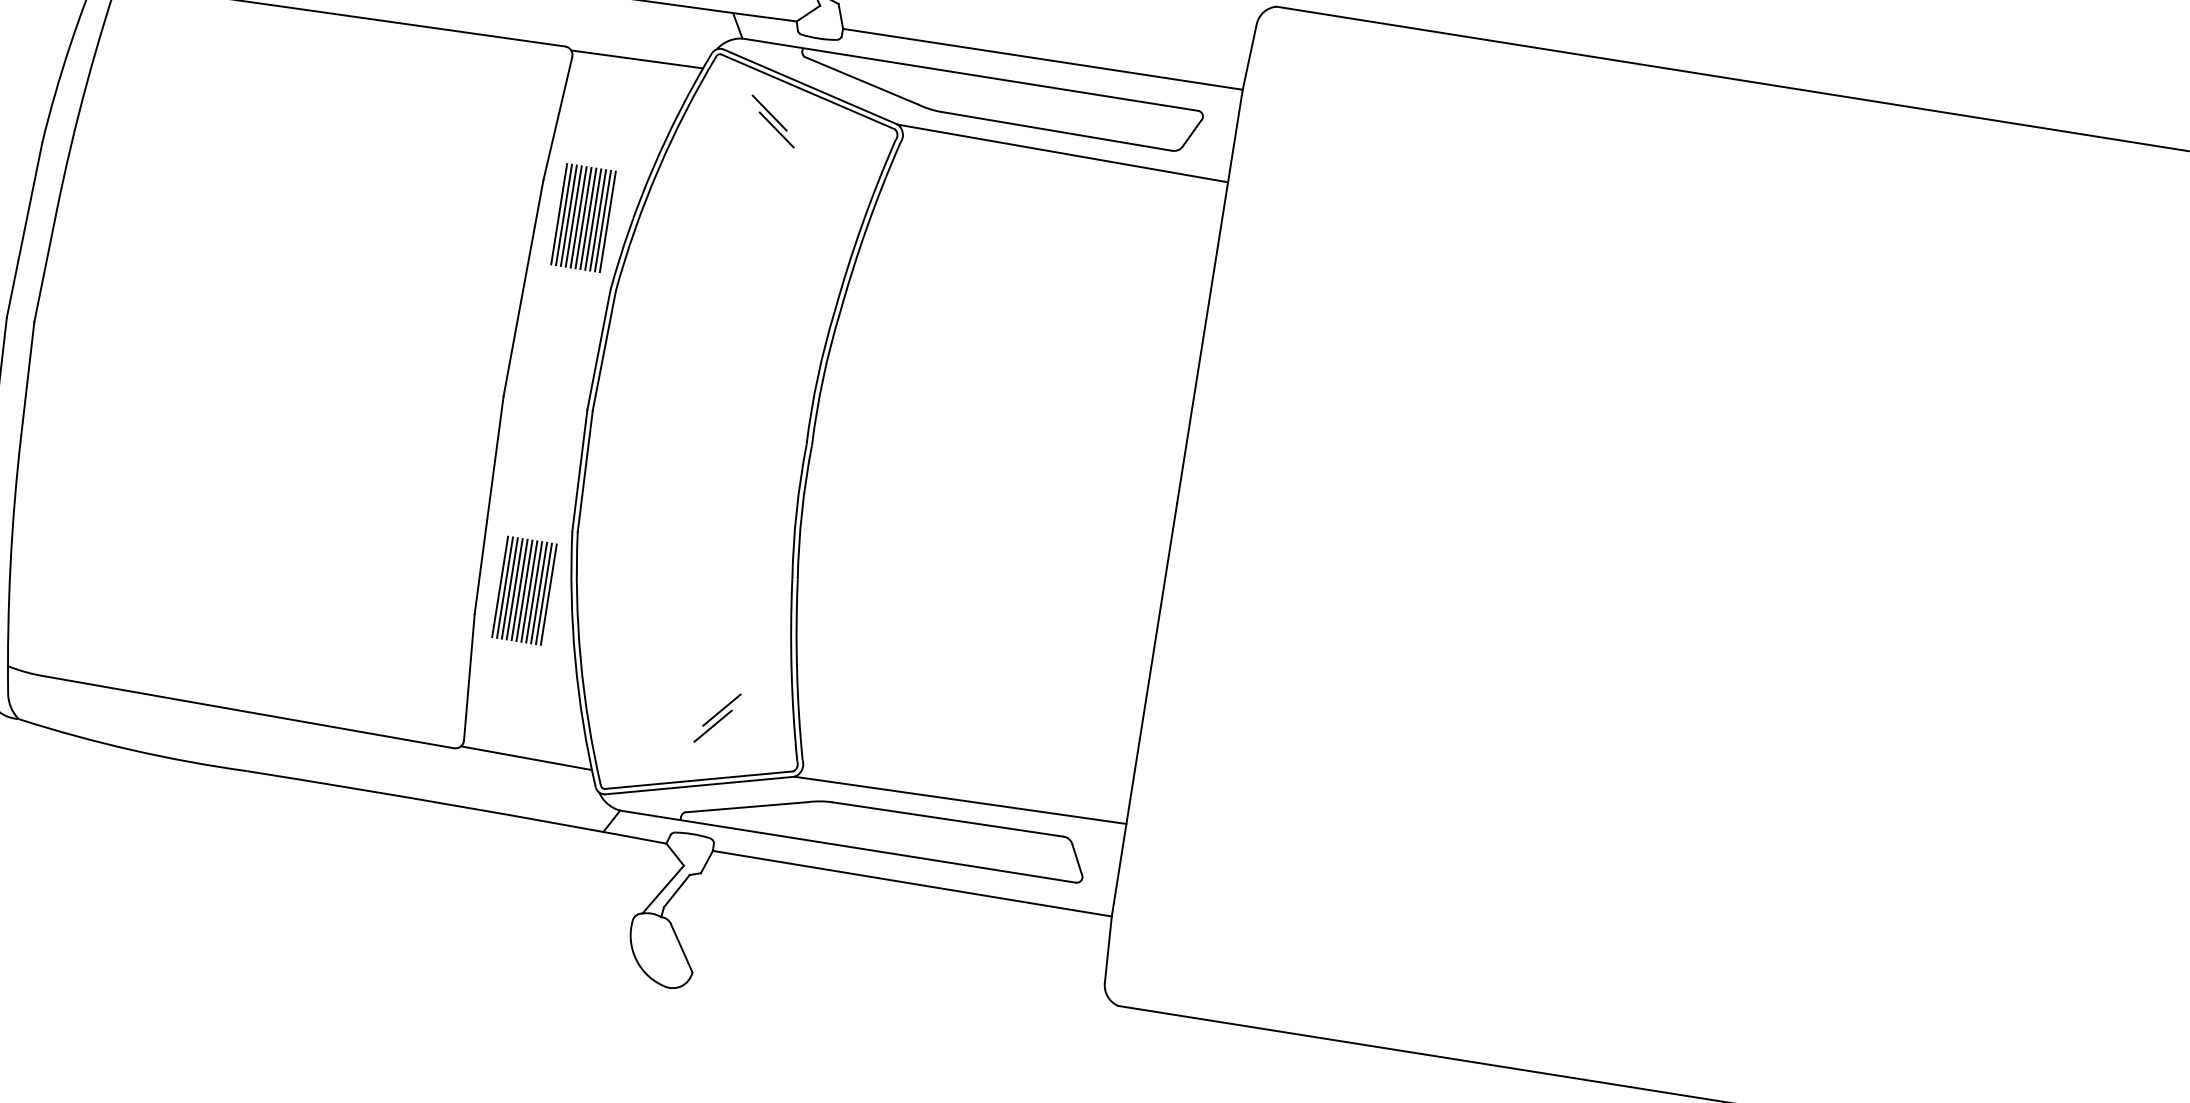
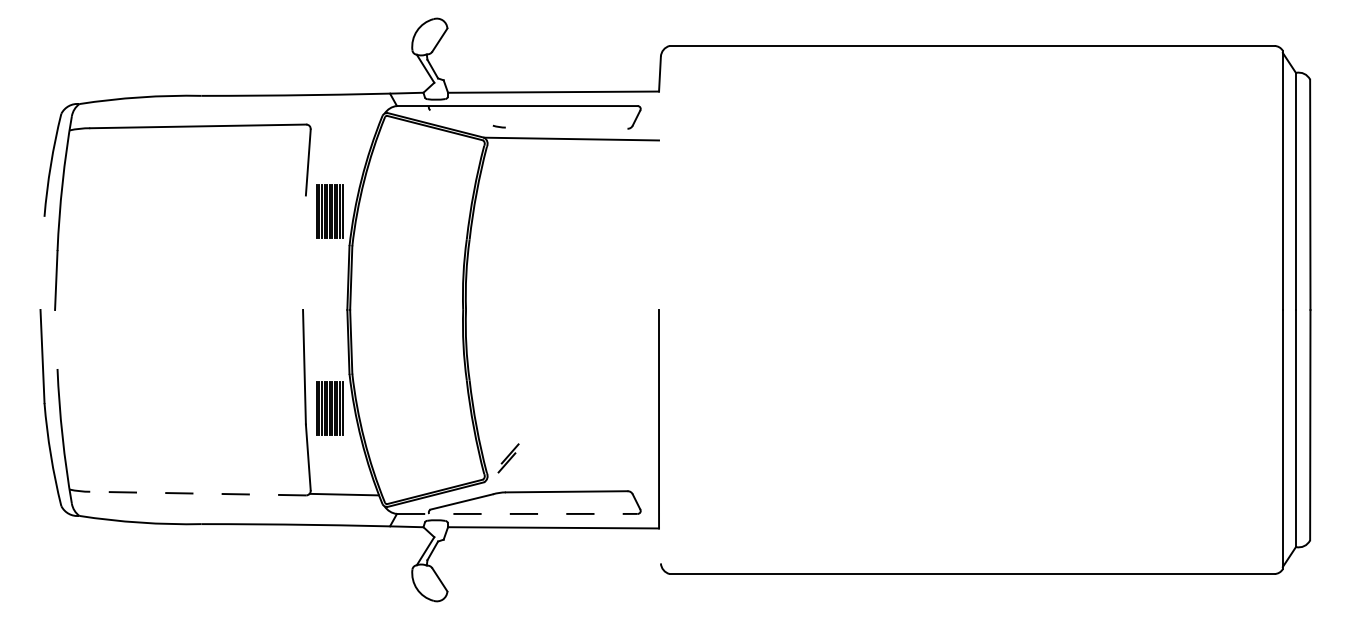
line: (637, 59) -> (344, 125), removed
line: (861, 79) -> (461, 117), removed
part: (773, 120) -> (419, 145), removed
line: (1056, 130) -> (566, 127), removed
line: (24, 228) -> (42, 262), removed
line: (523, 288) -> (304, 252), removed
line: (1209, 295) -> (658, 200), removed
line: (28, 376) -> (56, 338), removed
line: (248, 712) -> (197, 493), solid -> dashed
part: (717, 718) -> (508, 458), moved
line: (960, 799) -> (571, 480), removed
line: (848, 845) -> (517, 513), solid -> dashed
line: (1107, 948) -> (659, 545), removed

